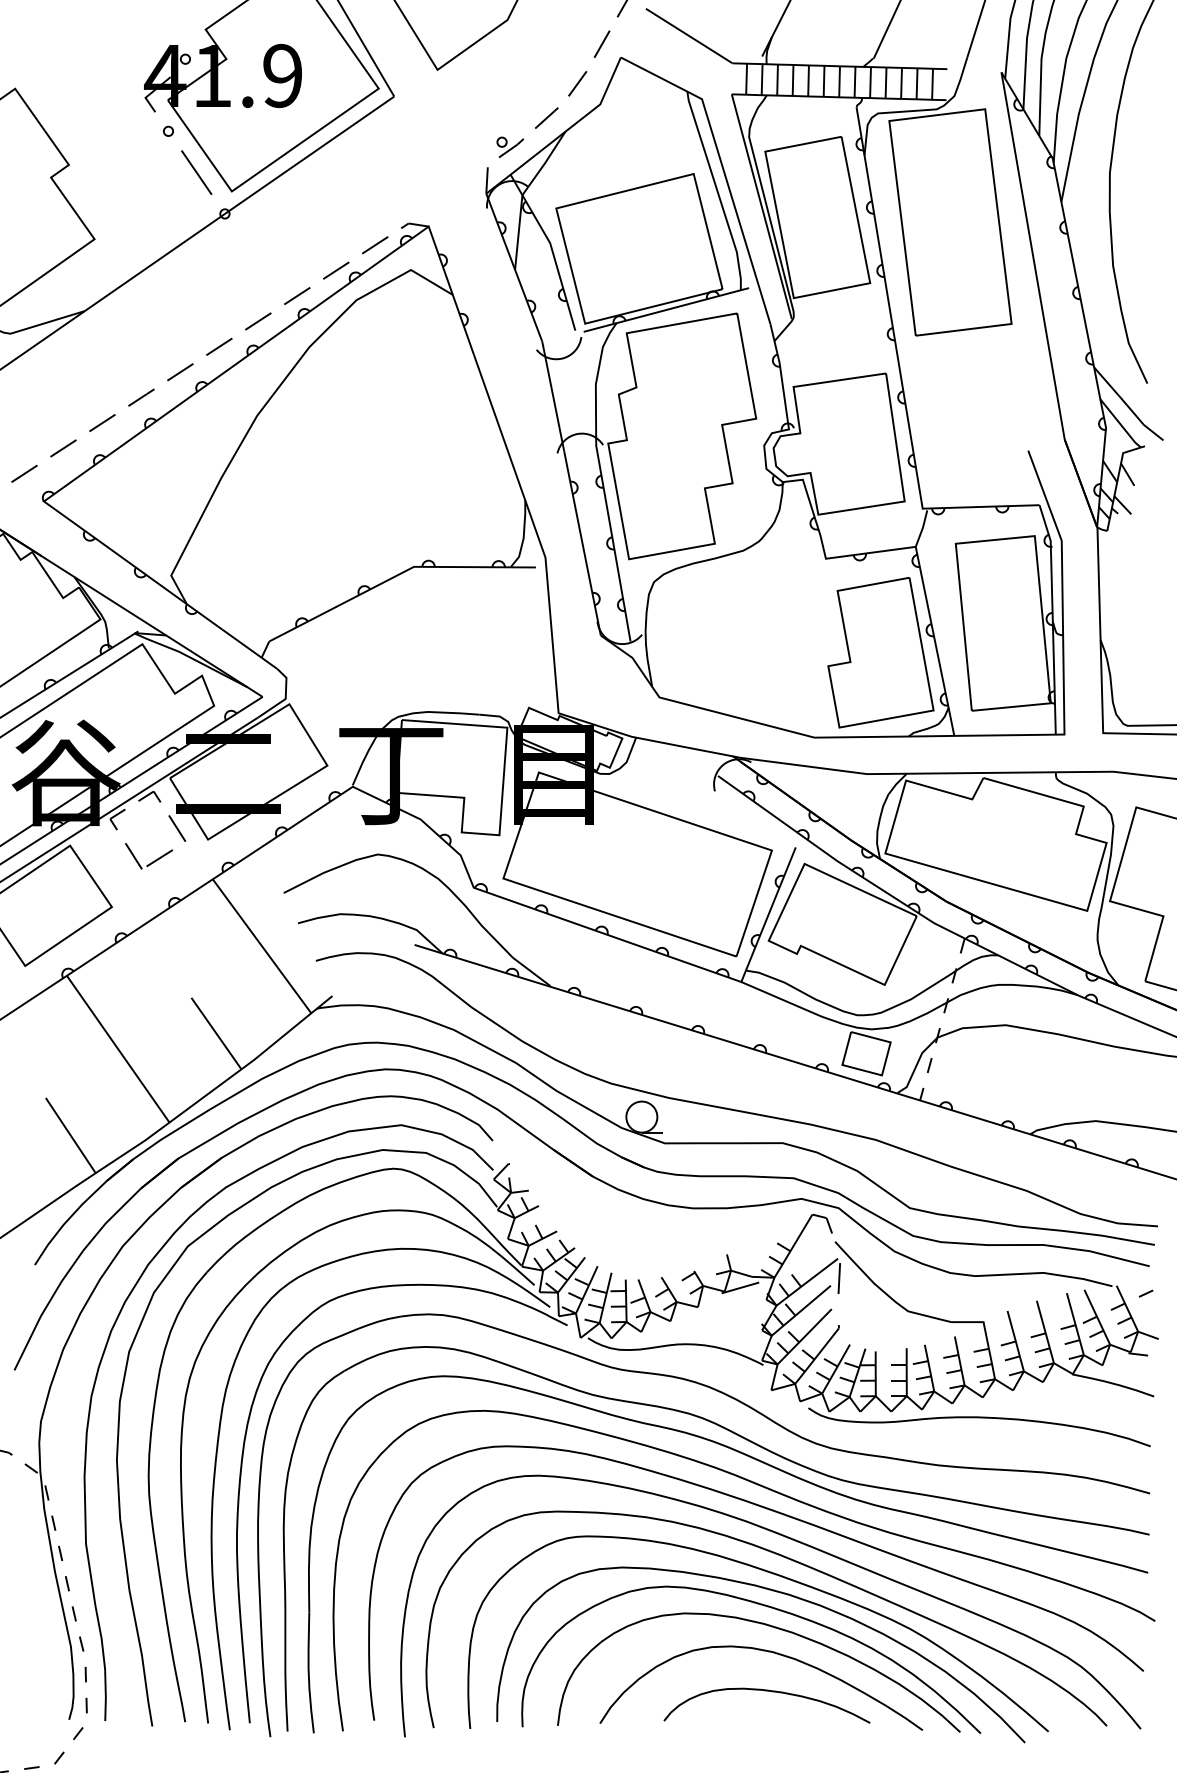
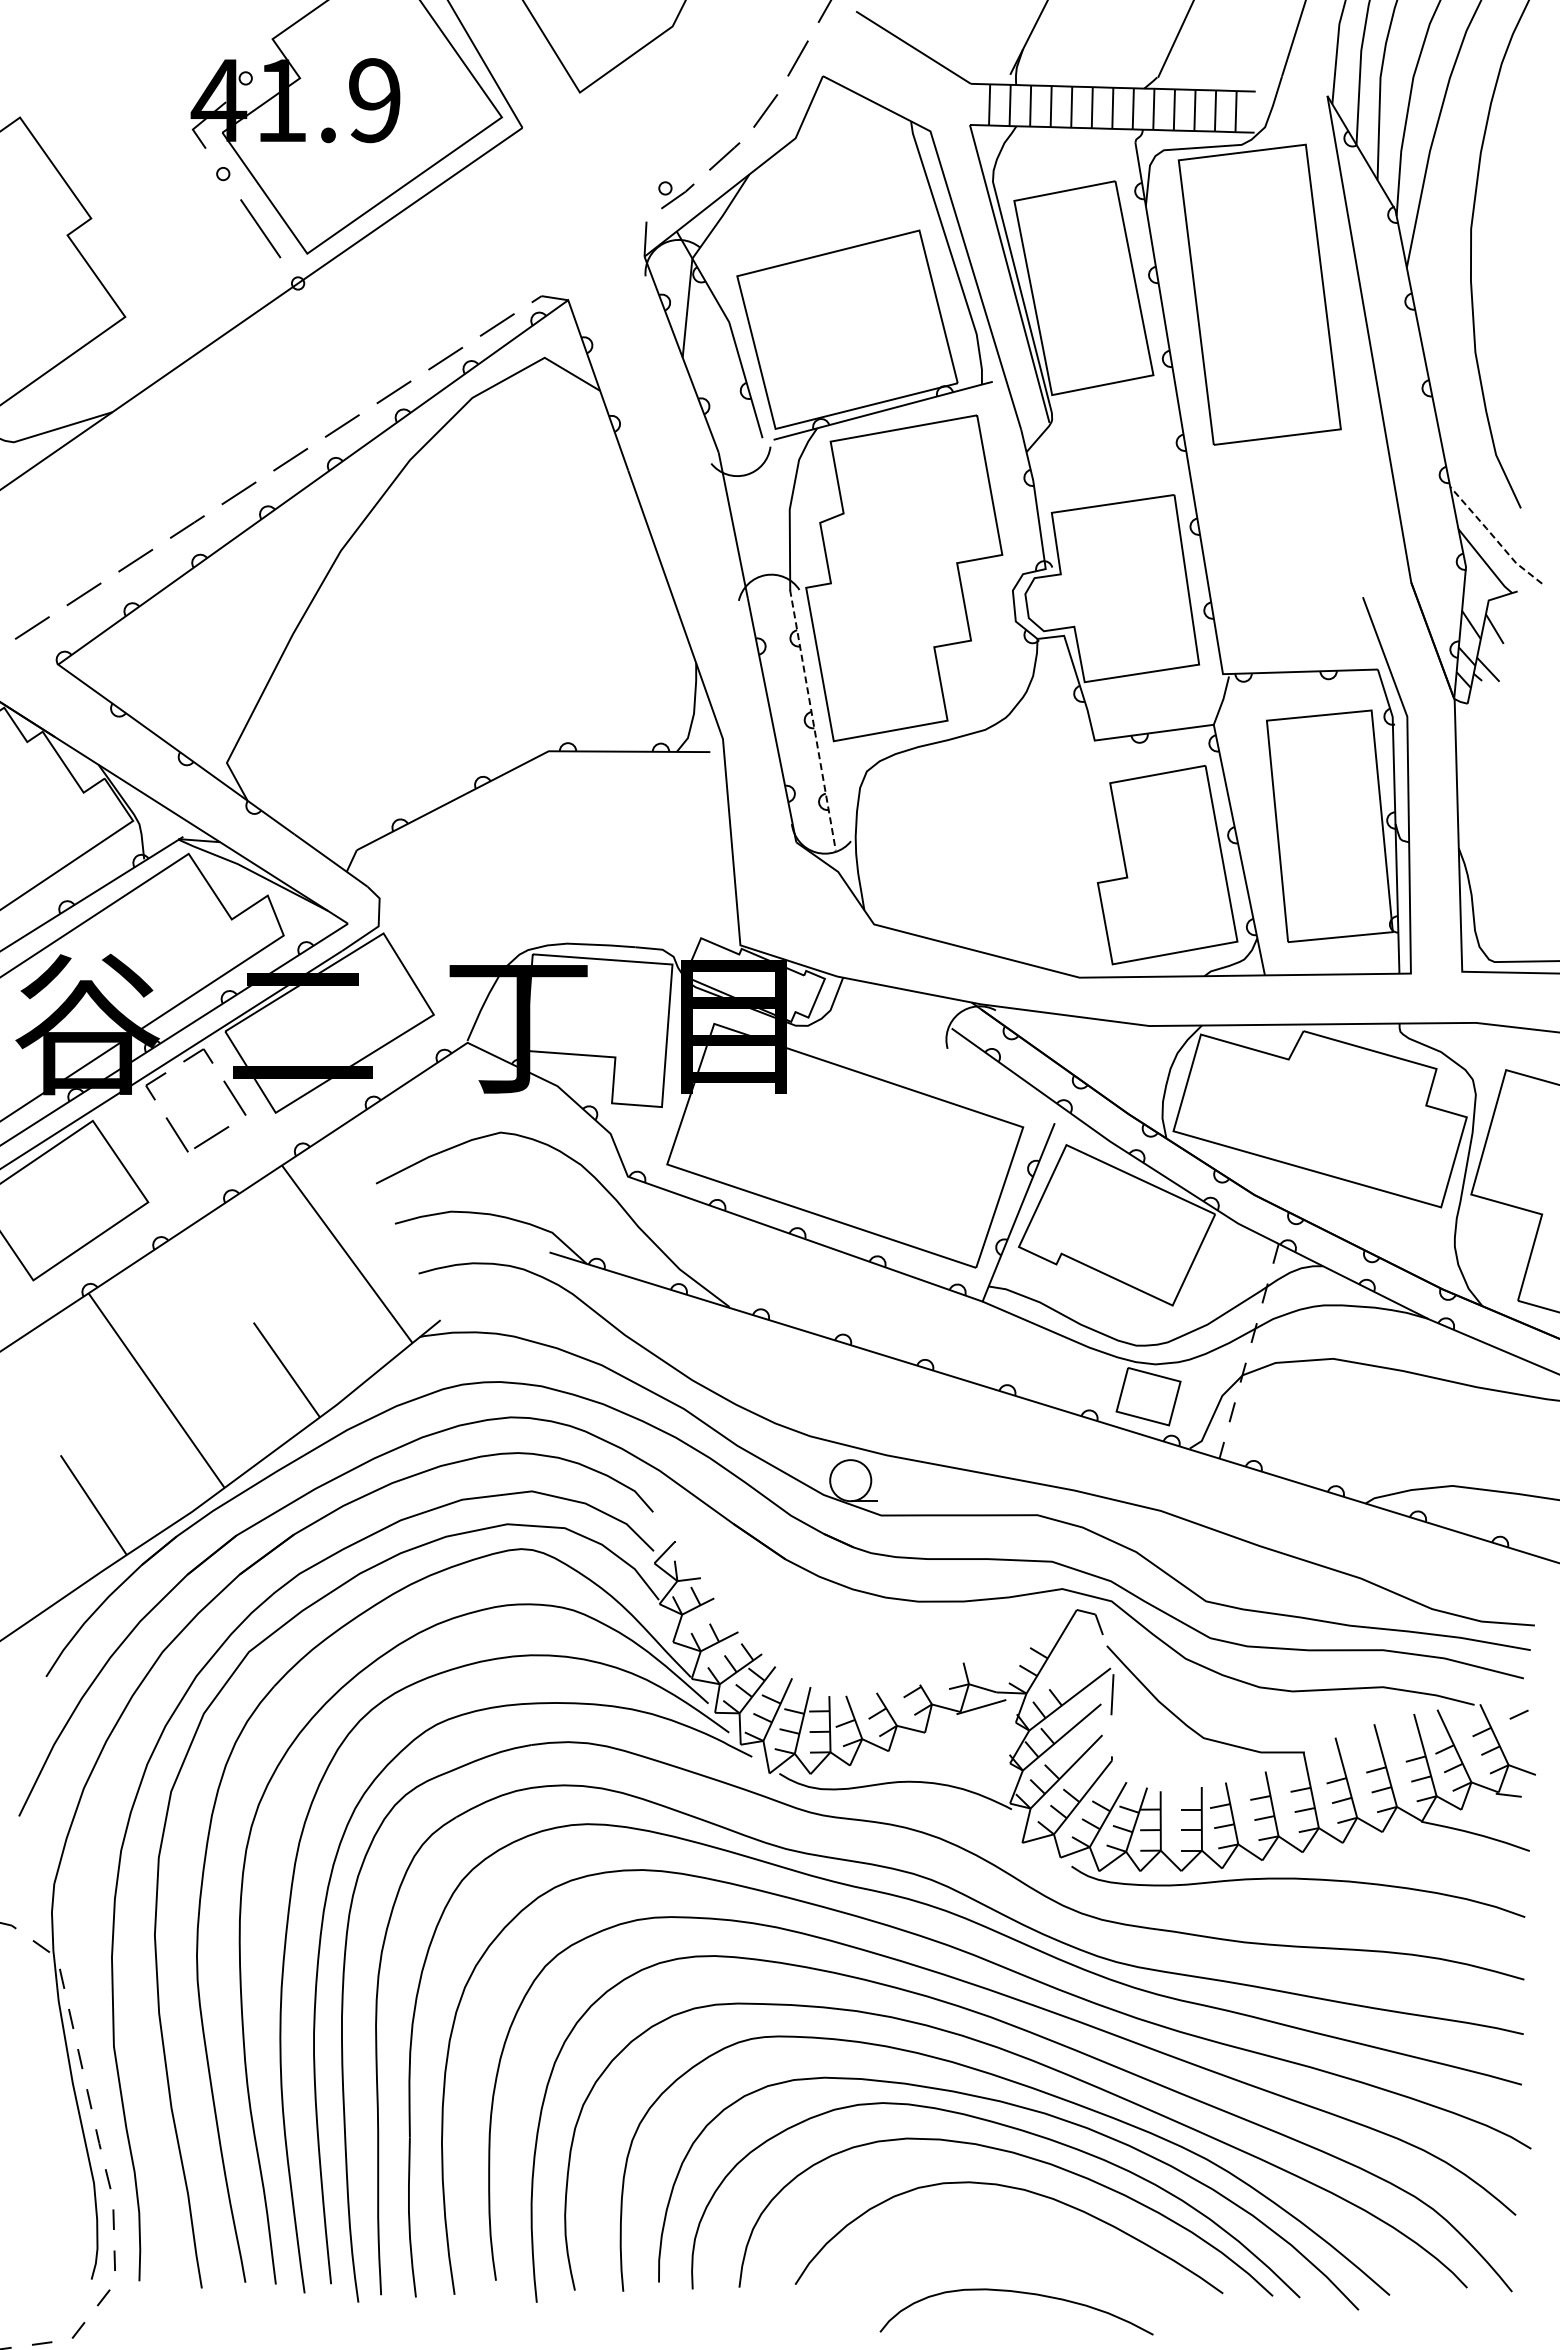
line: (1127, 405) -> (1494, 537), solid -> dashed
line: (613, 542) -> (812, 718), solid -> dashed
curve: (769, 1691) -> (1019, 2293), moved

